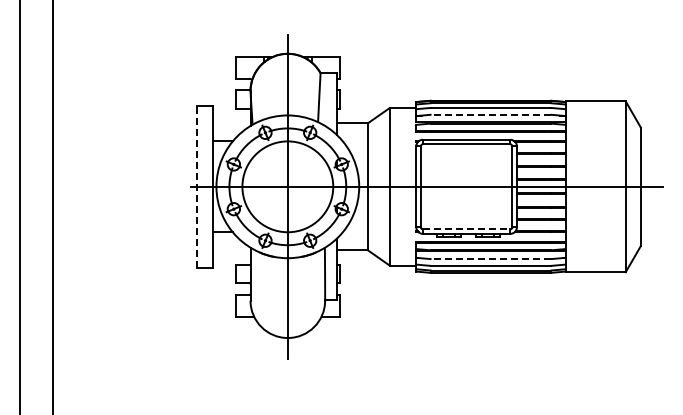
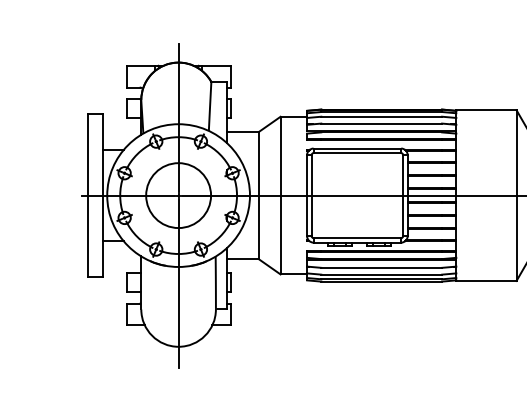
line: (490, 114) -> (381, 123), dashed -> solid
line: (196, 186) -> (87, 195), dashed -> solid
circle: (287, 186) -> (178, 195), size x0.71
line: (466, 229) -> (357, 238), dashed -> solid
line: (490, 259) -> (381, 268), dashed -> solid

